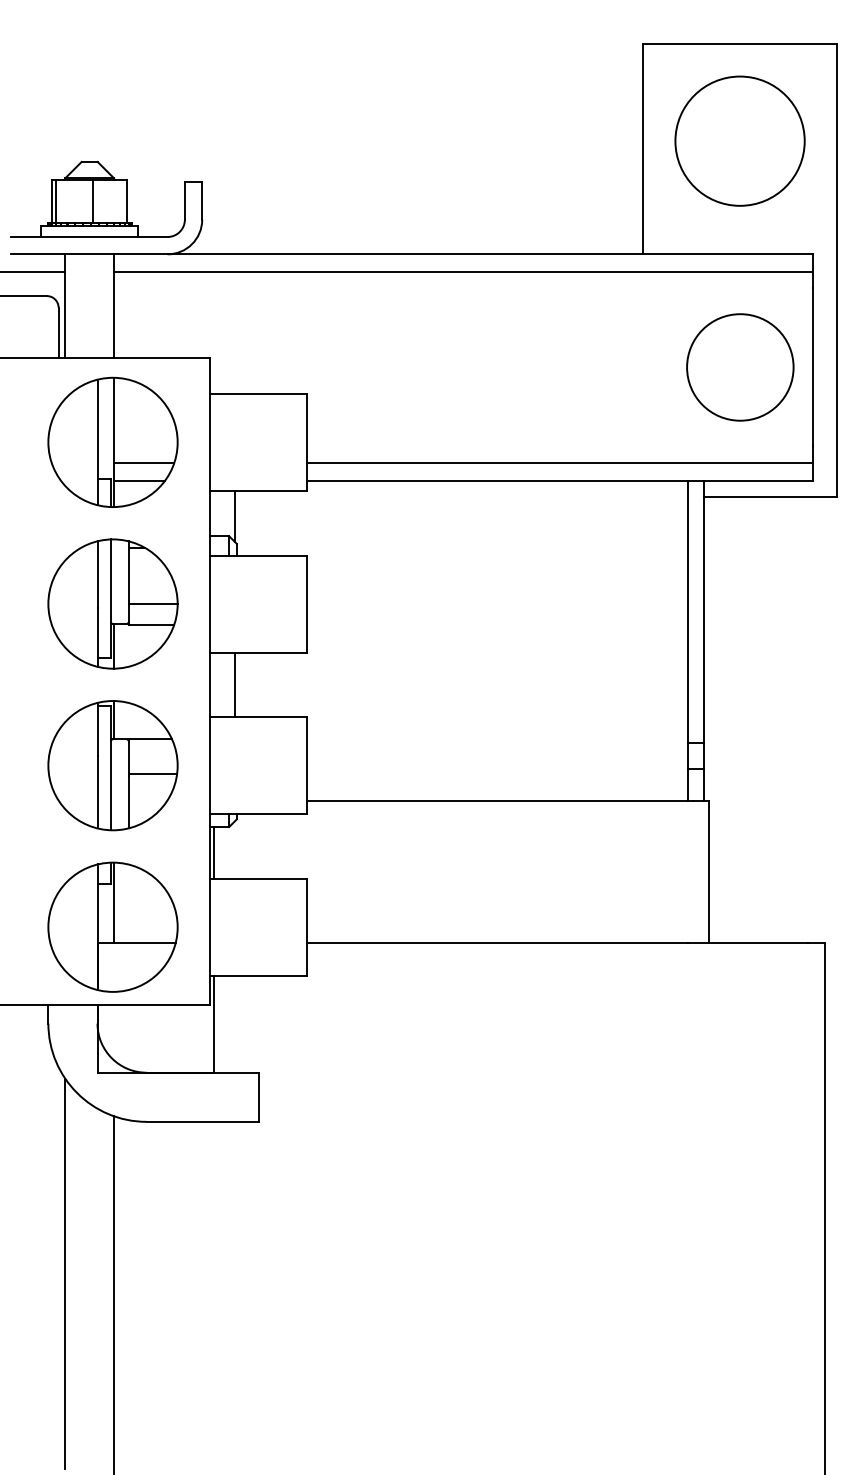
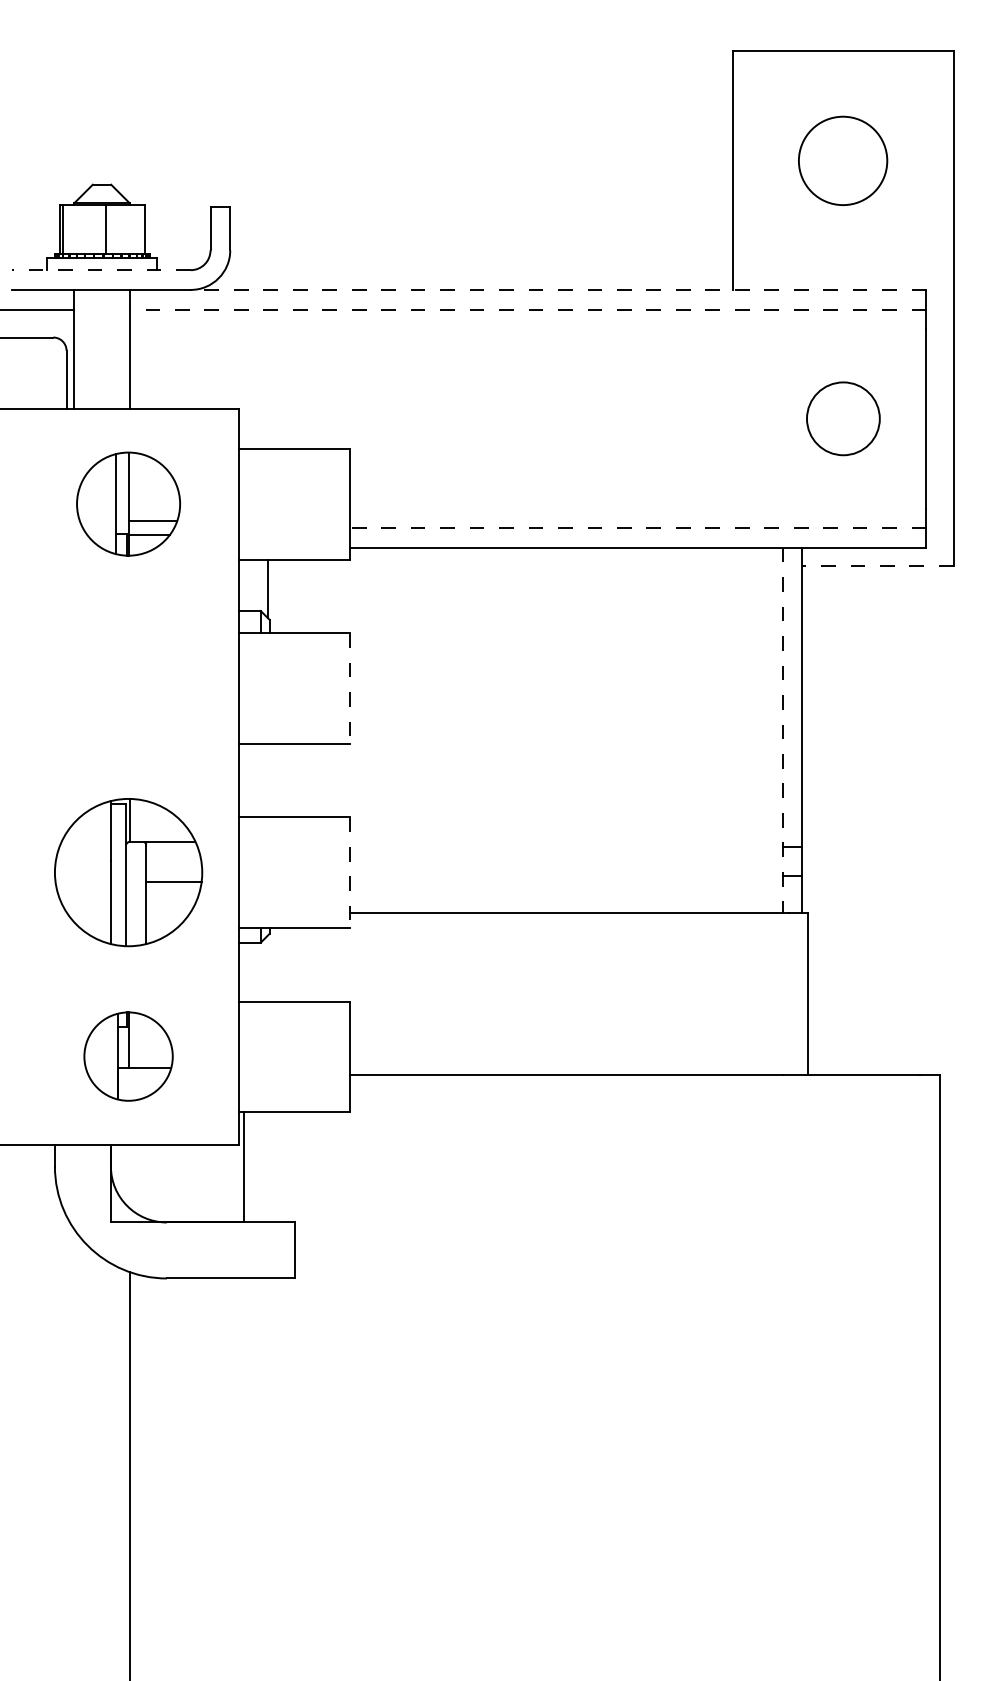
circle: (739, 140) -> (842, 160), size x0.6
line: (88, 237) -> (100, 270), solid -> dashed
line: (490, 254) -> (558, 290), solid -> dashed
line: (463, 271) -> (527, 309), solid -> dashed
circle: (740, 367) -> (843, 418), size x0.6
part: (112, 441) -> (127, 503), size x0.7
line: (559, 463) -> (637, 528), solid -> dashed
line: (770, 496) -> (877, 565), solid -> dashed
part: (112, 603) -> (127, 687), removed
line: (306, 604) -> (349, 688), solid -> dashed
line: (687, 641) -> (783, 731), solid -> dashed
line: (235, 684) -> (268, 780), removed
line: (306, 766) -> (349, 873), solid -> dashed
line: (213, 852) -> (243, 971), removed
part: (112, 926) -> (127, 1055), size x0.6
line: (65, 1273) -> (74, 1451), removed

